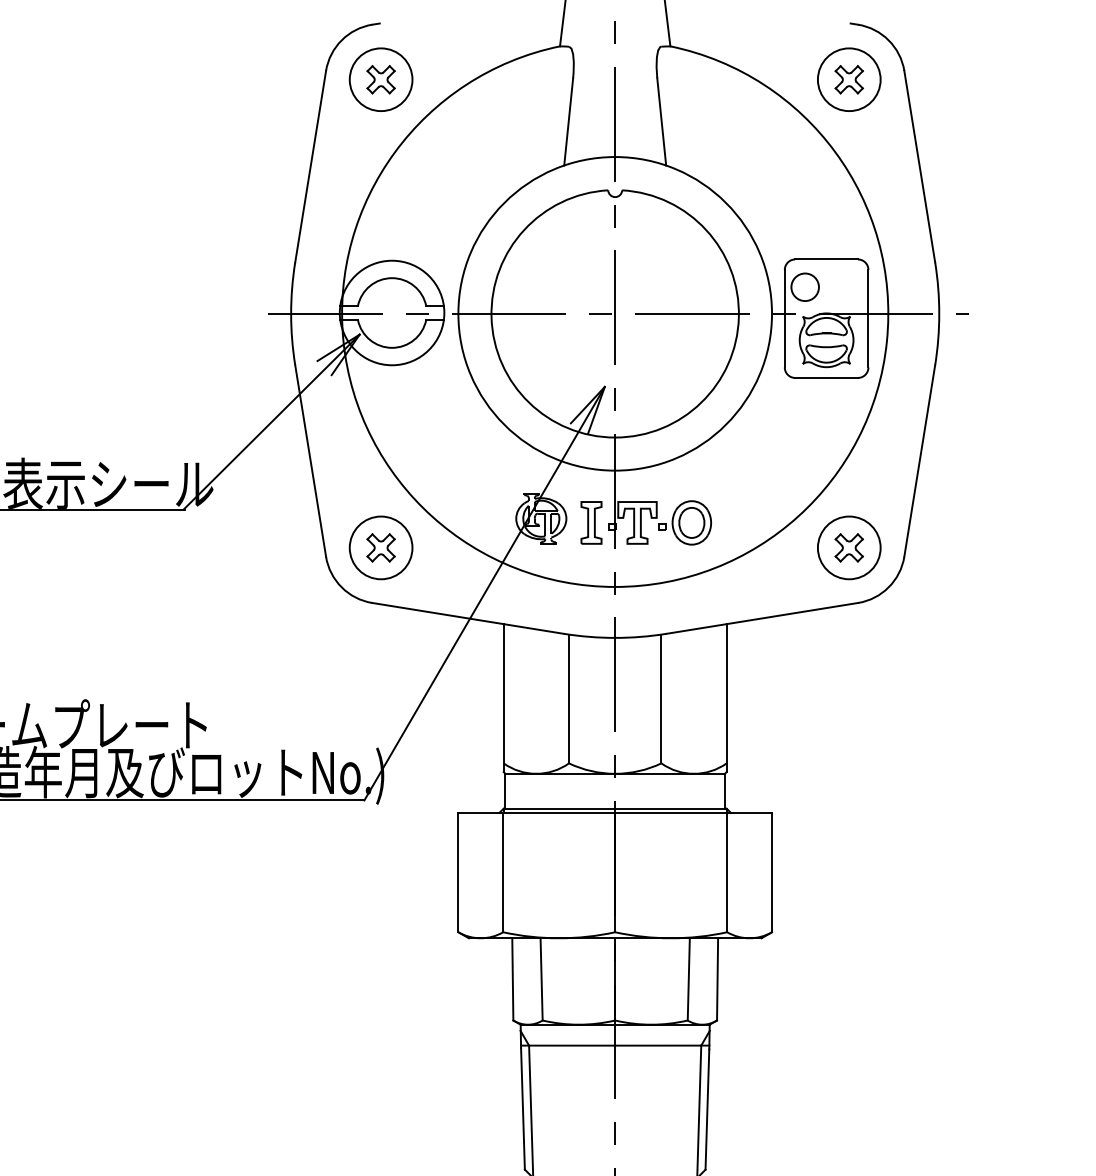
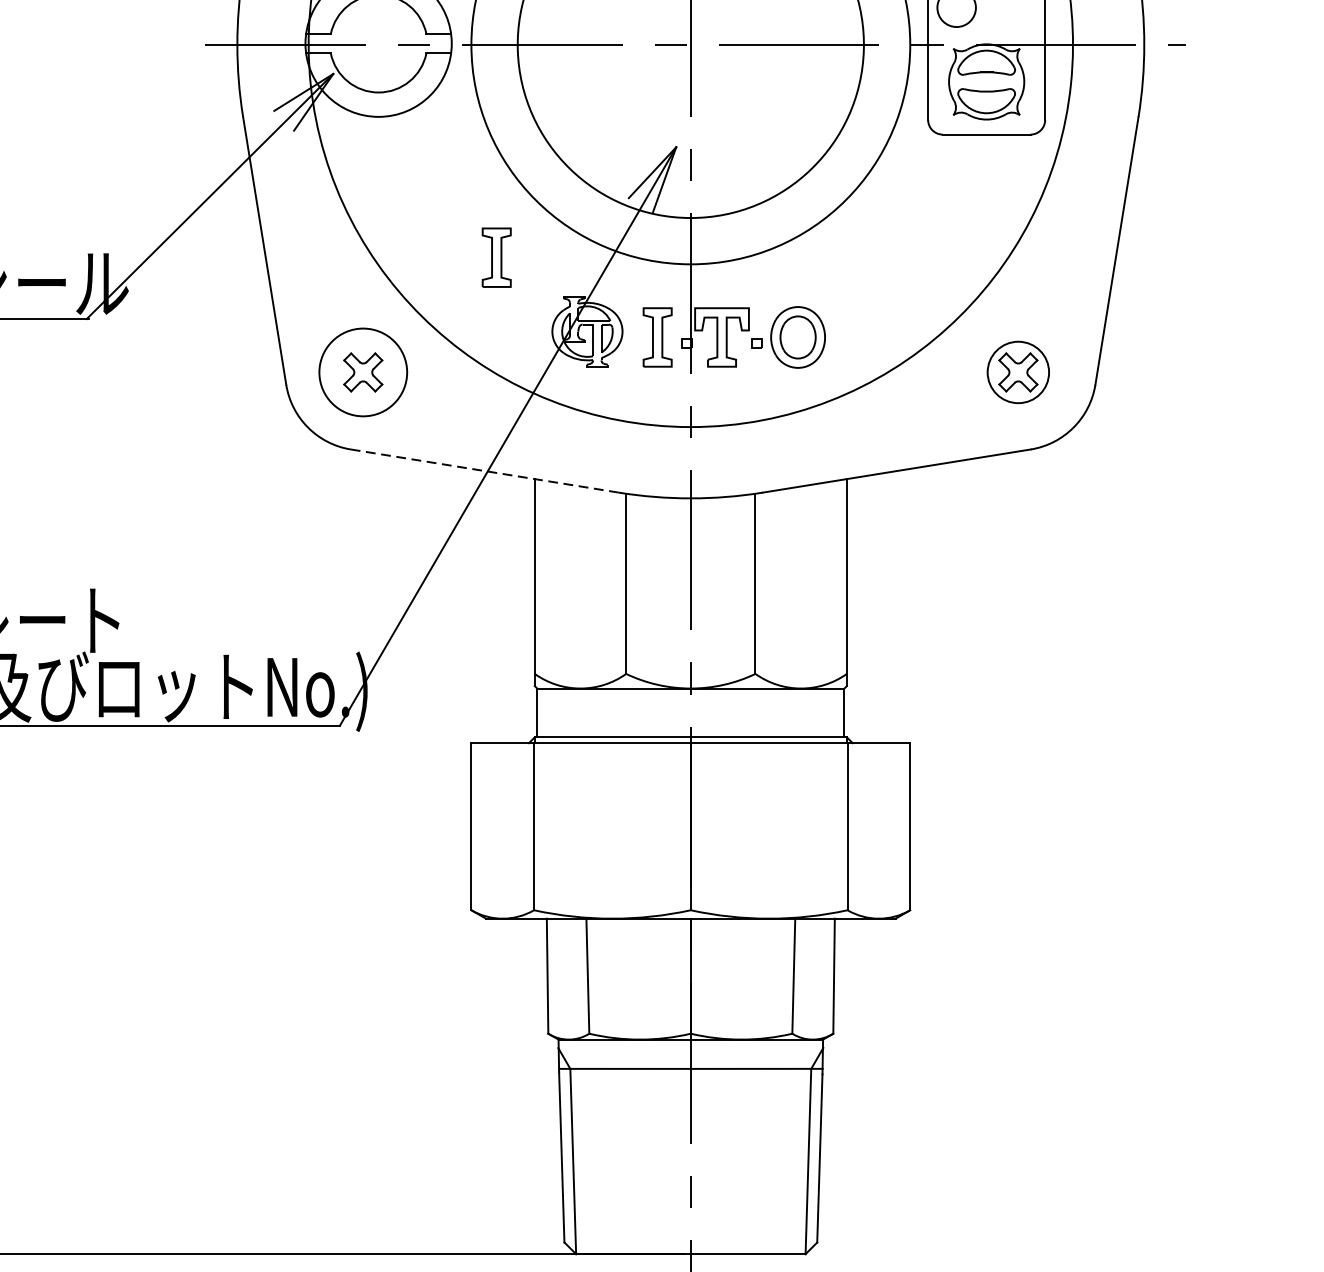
part: (476, 465) -> (496, 257), added
circle: (848, 547) -> (1017, 371), size x0.7
line: (467, 618) -> (484, 471), solid -> dashed

